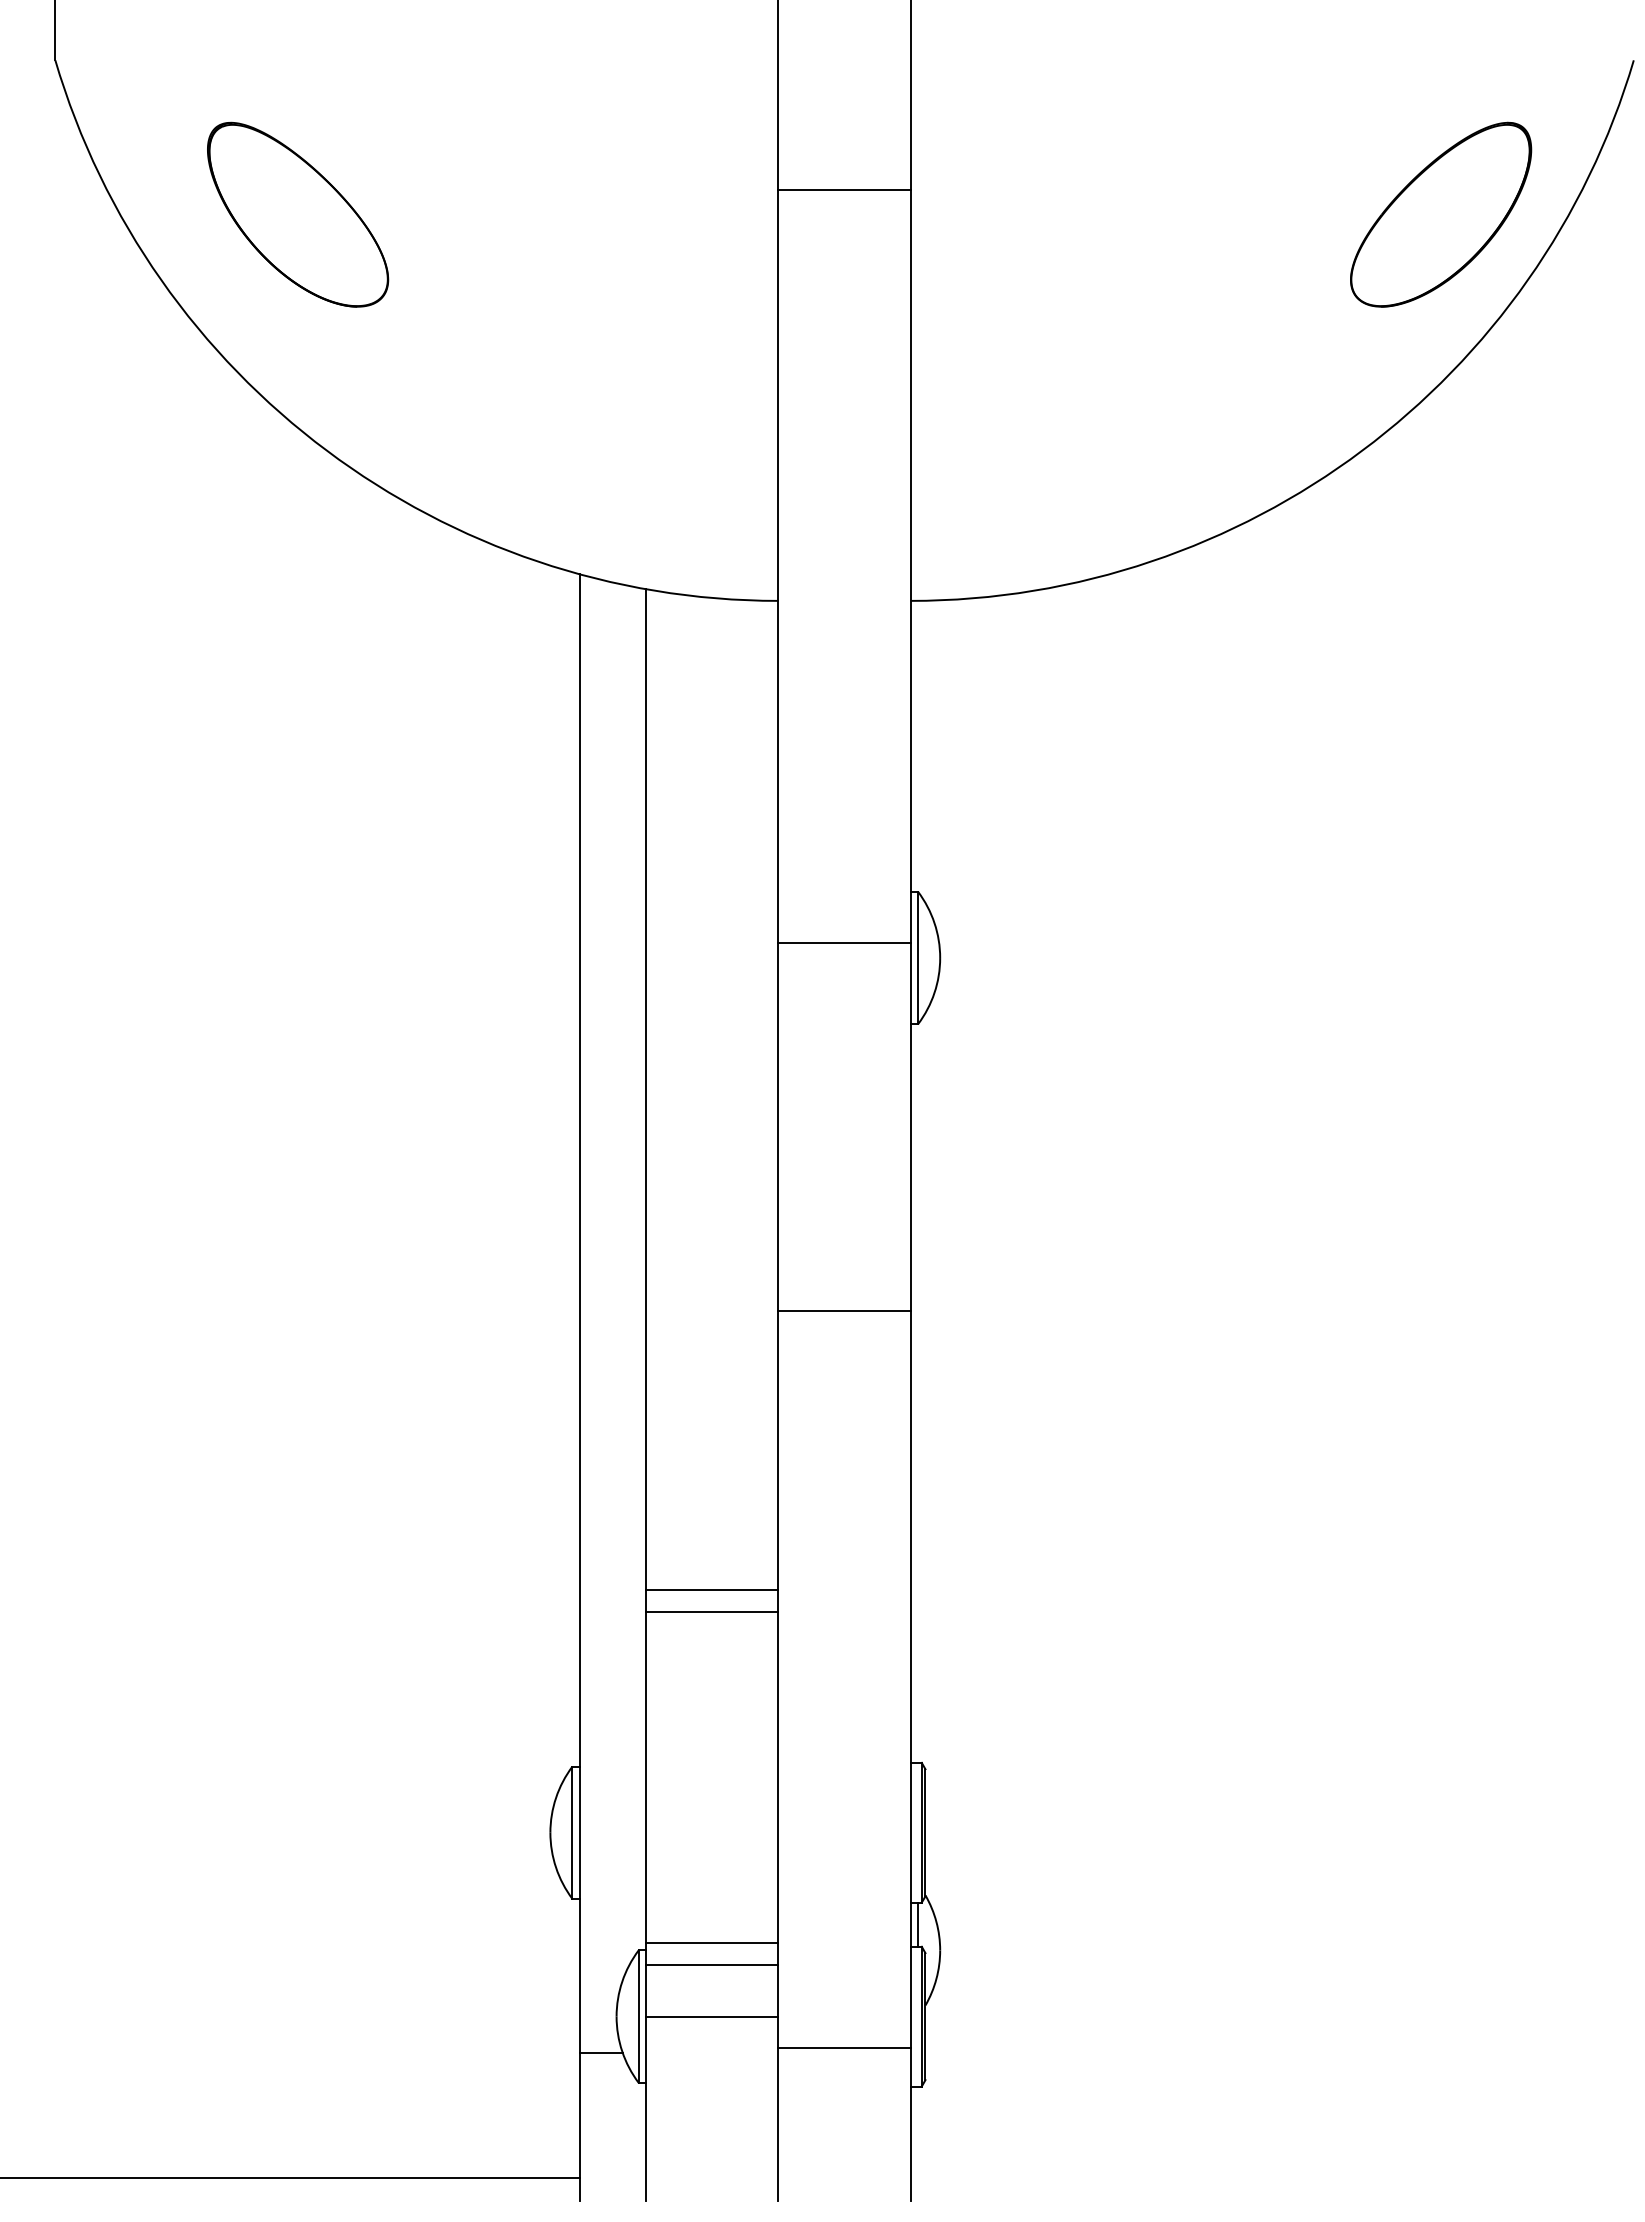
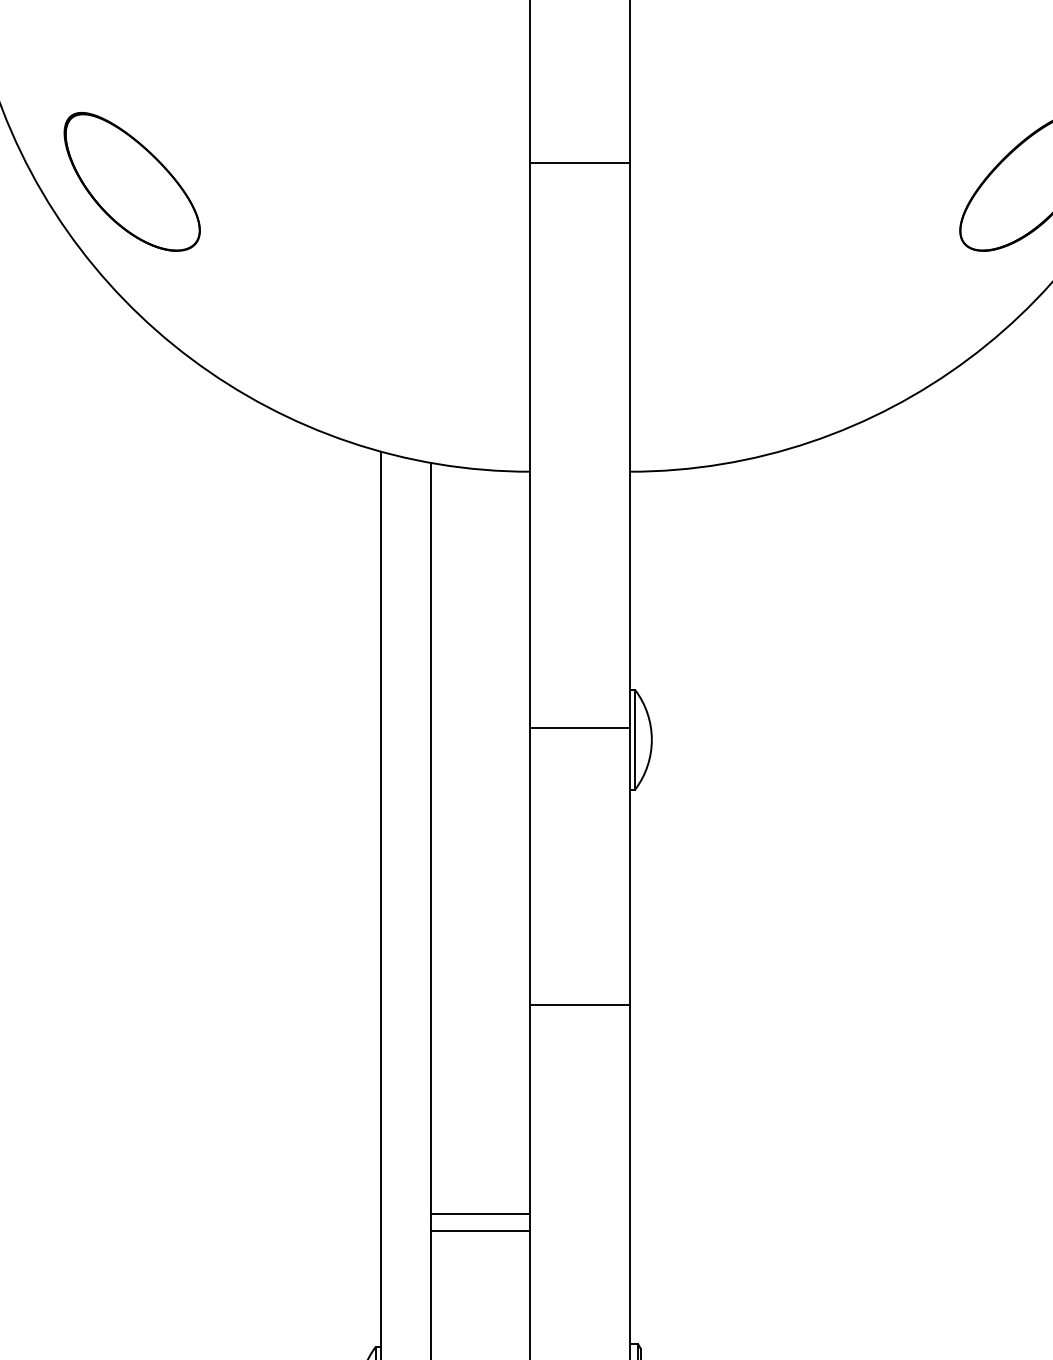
part: (298, 214) -> (132, 181), moved

